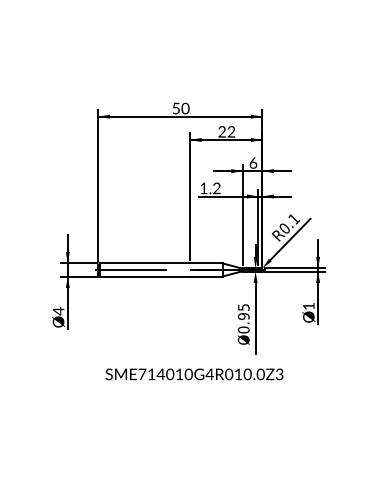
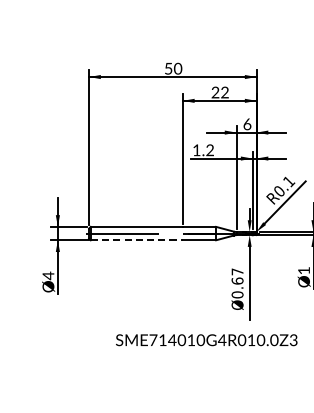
line: (145, 276) -> (137, 240), solid -> dashed
text: (243, 312) -> (237, 277), Ø0.95 -> Ø0.67
text: (194, 374) -> (206, 340), moved

